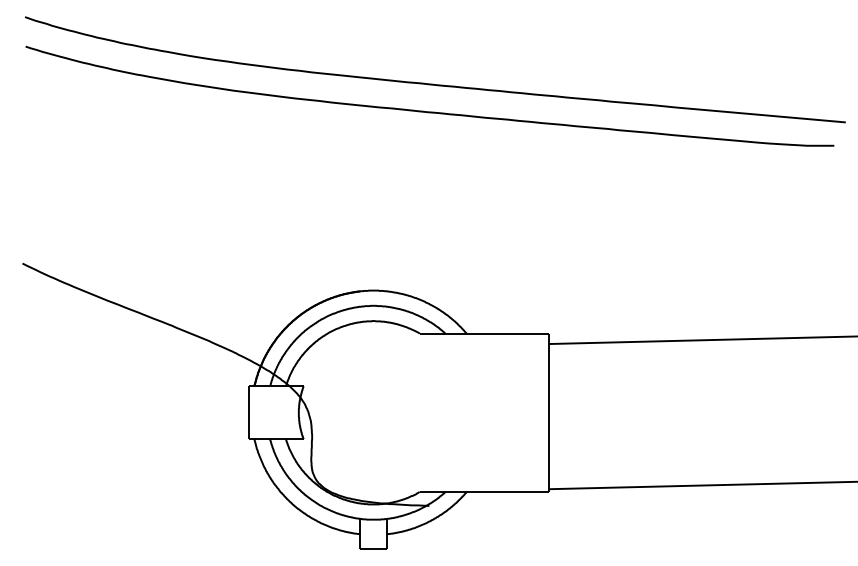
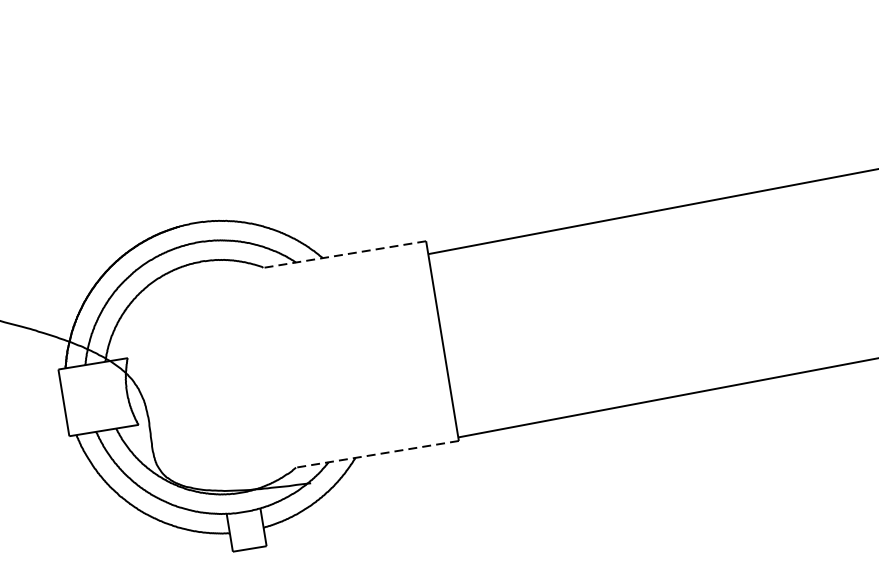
line: (483, 333) -> (343, 254), solid -> dashed
line: (483, 492) -> (376, 455), solid -> dashed

